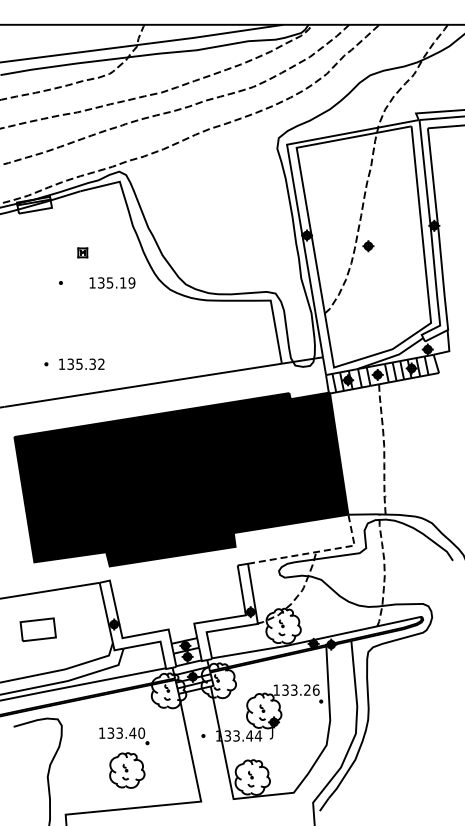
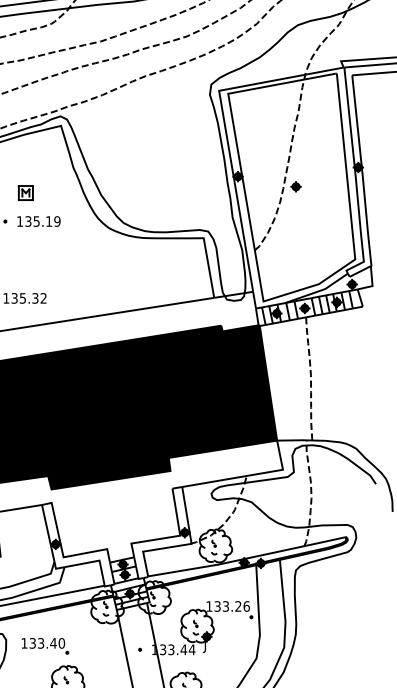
part: (82, 252) -> (25, 192), size x1.67
text: (112, 282) -> (38, 221), moved
line: (317, 551) -> (247, 475), dashed -> solid
part: (124, 736) -> (45, 646), moved

